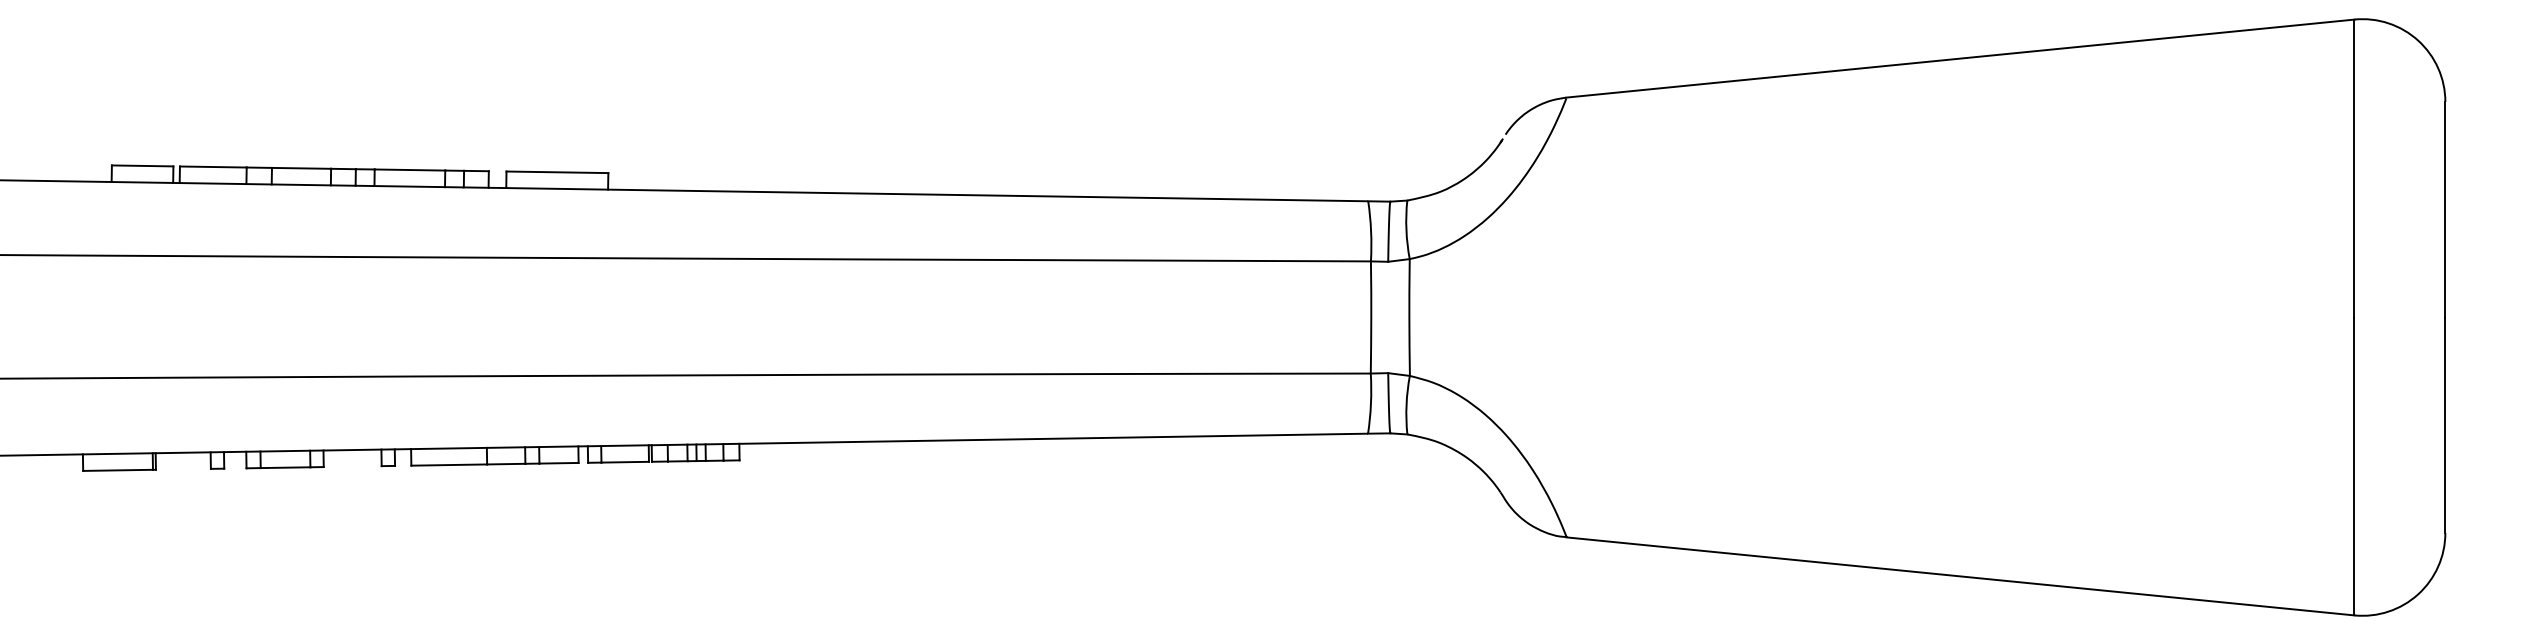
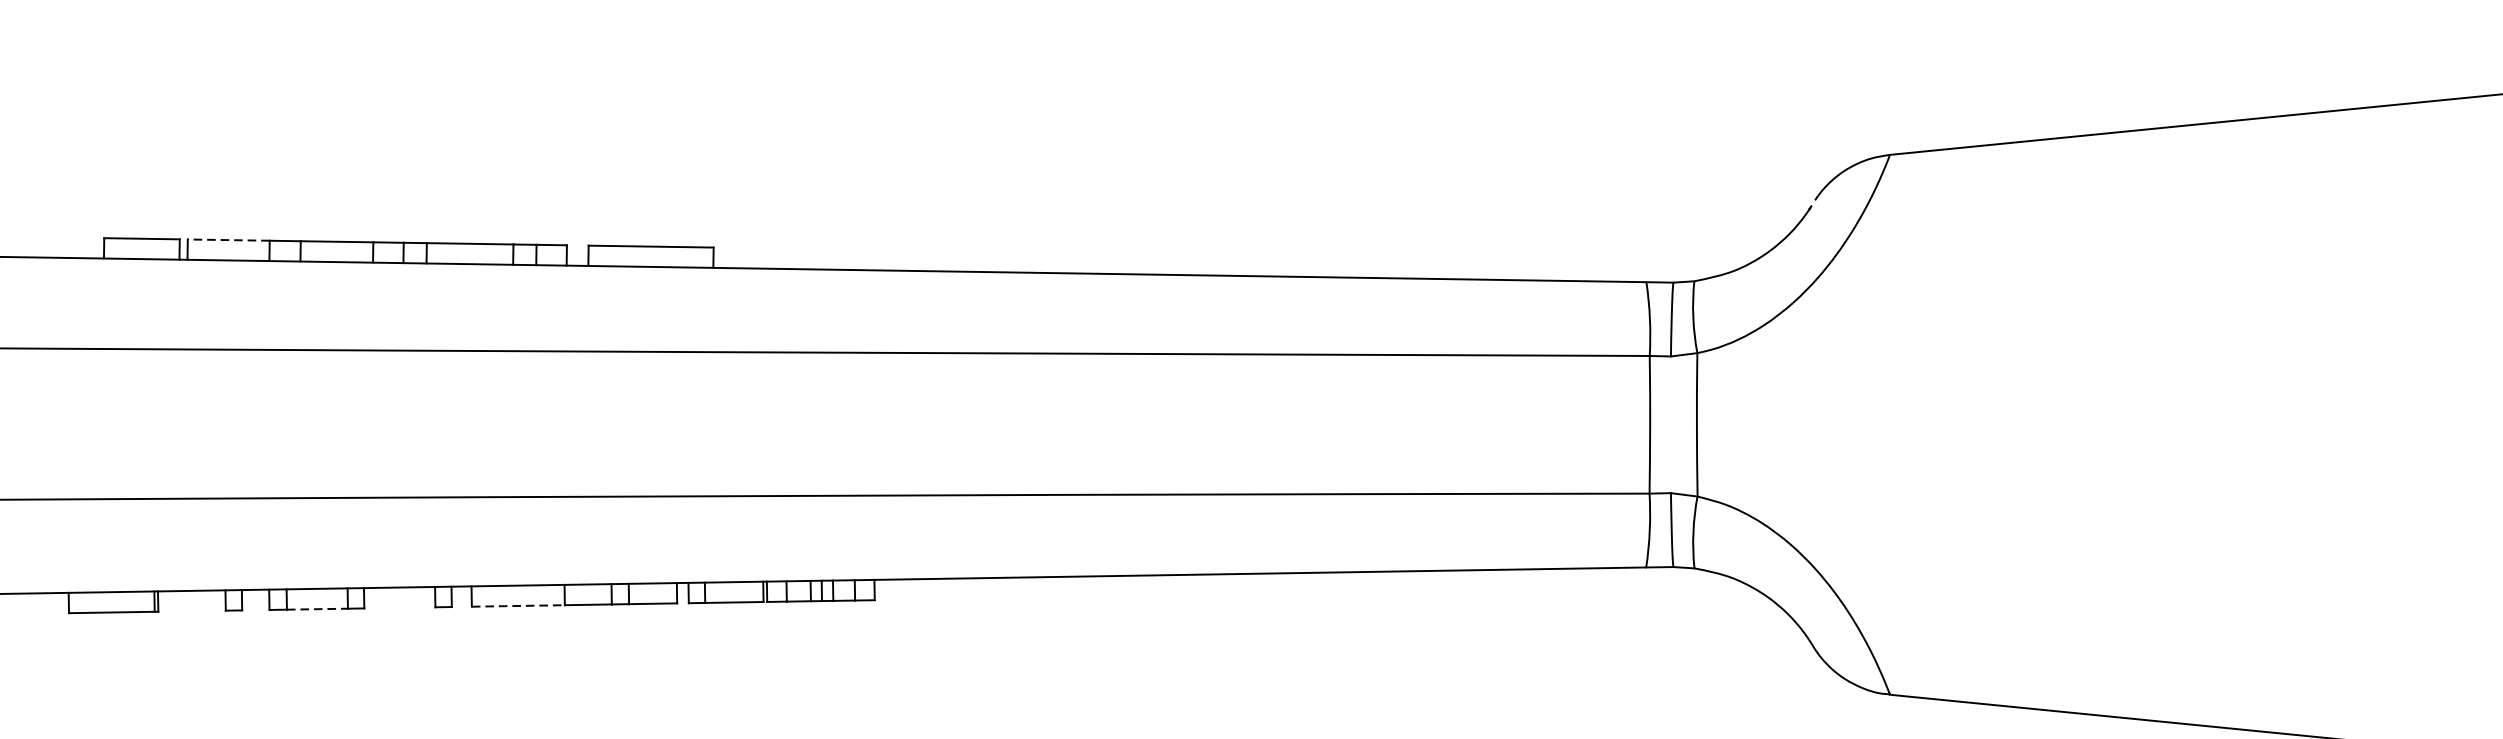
line: (212, 167) -> (227, 240), solid -> dashed
line: (449, 465) -> (518, 606), solid -> dashed
line: (285, 467) -> (317, 608), solid -> dashed

